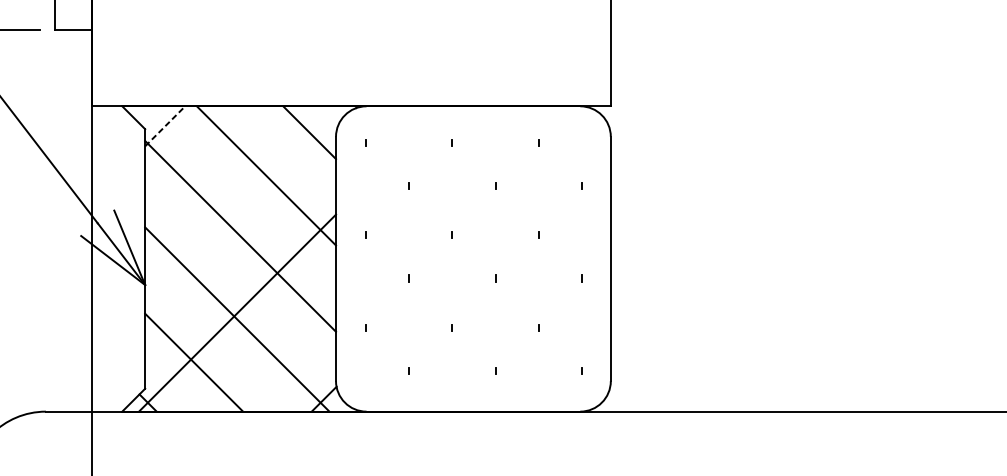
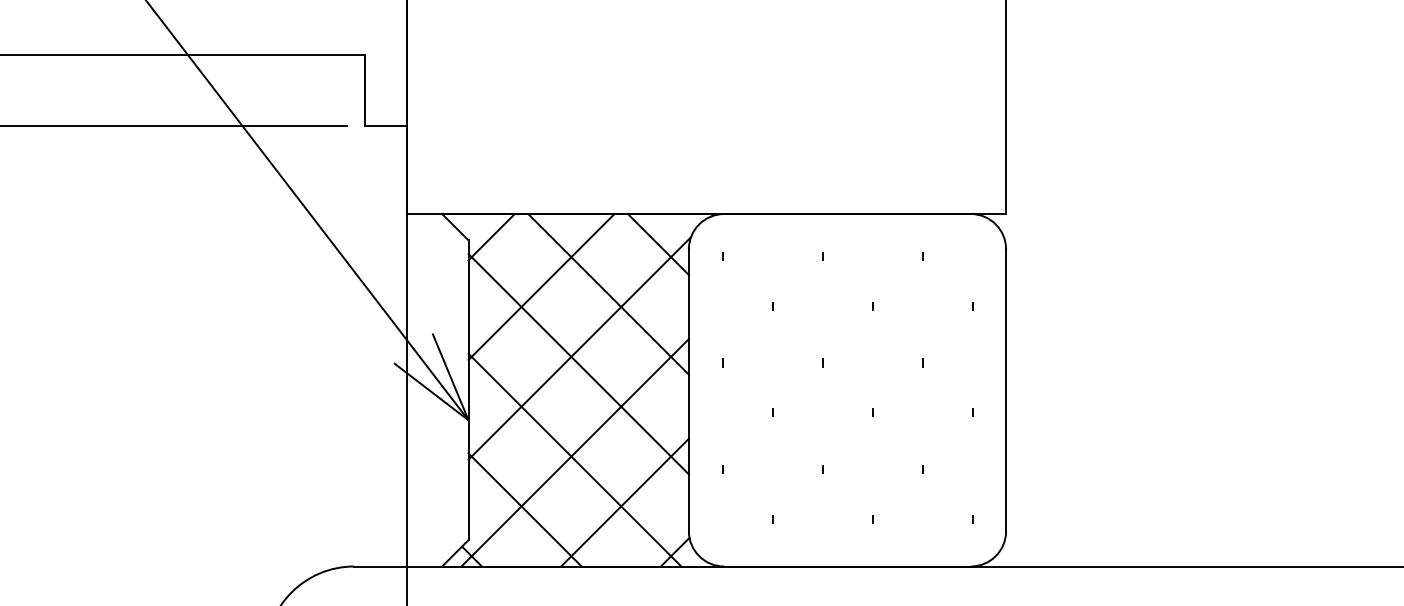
line: (165, 126) -> (491, 237), dashed -> solid
line: (208, 169) -> (541, 287), added
line: (241, 222) -> (579, 348), added
line: (280, 356) -> (624, 502), added

